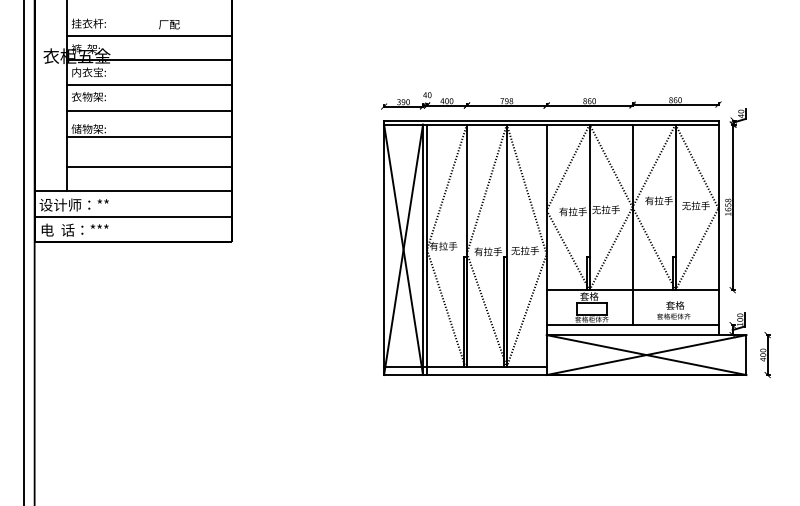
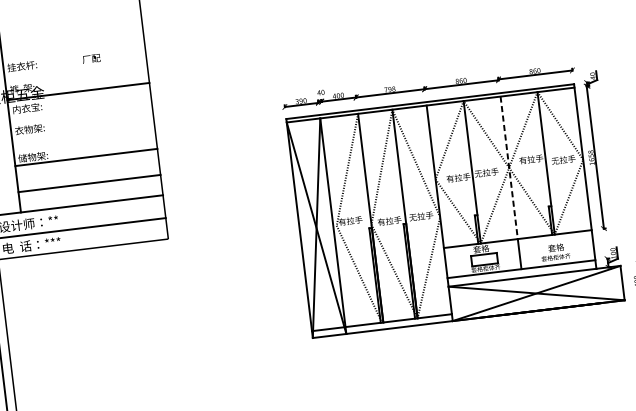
line: (149, 36) -> (75, 71), removed
line: (149, 85) -> (80, 113), removed
line: (149, 111) -> (83, 135), removed
line: (632, 207) -> (509, 167), solid -> dashed
line: (427, 249) -> (337, 225), removed

